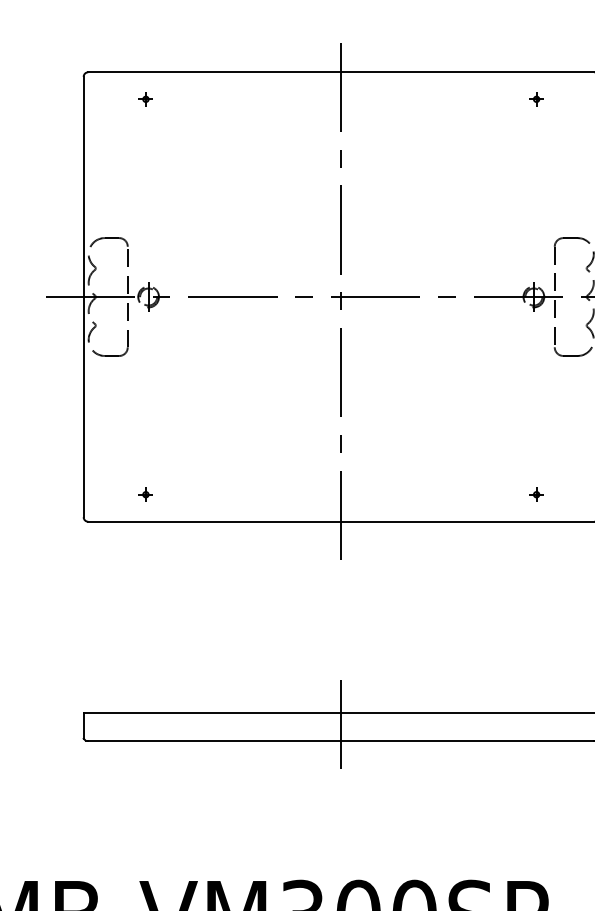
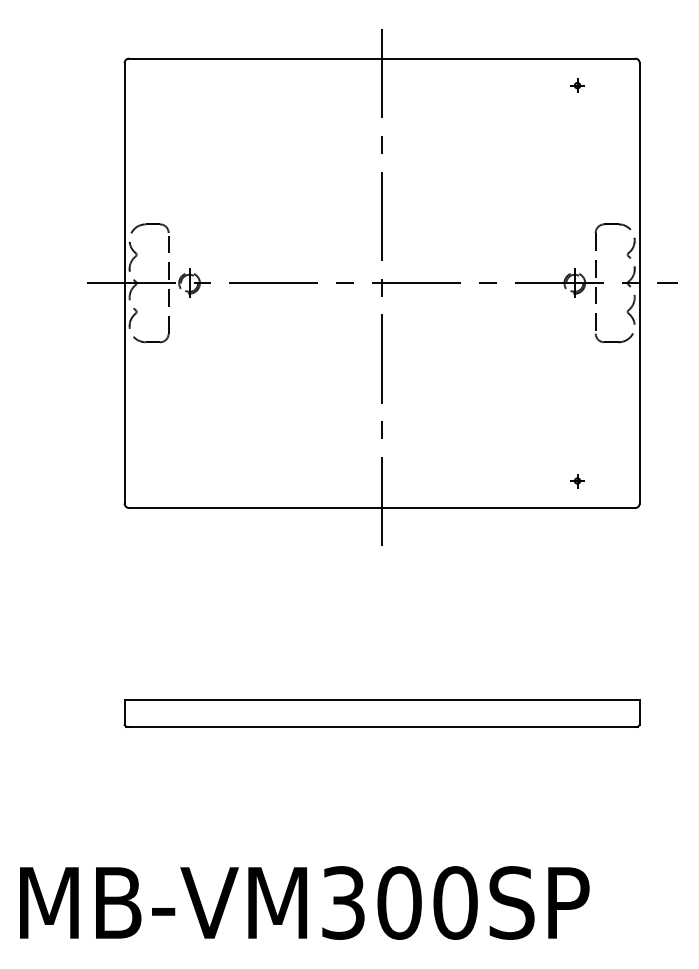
part: (145, 99) -> (186, 85), removed
part: (145, 495) -> (186, 481), removed
line: (341, 728) -> (382, 714), removed

